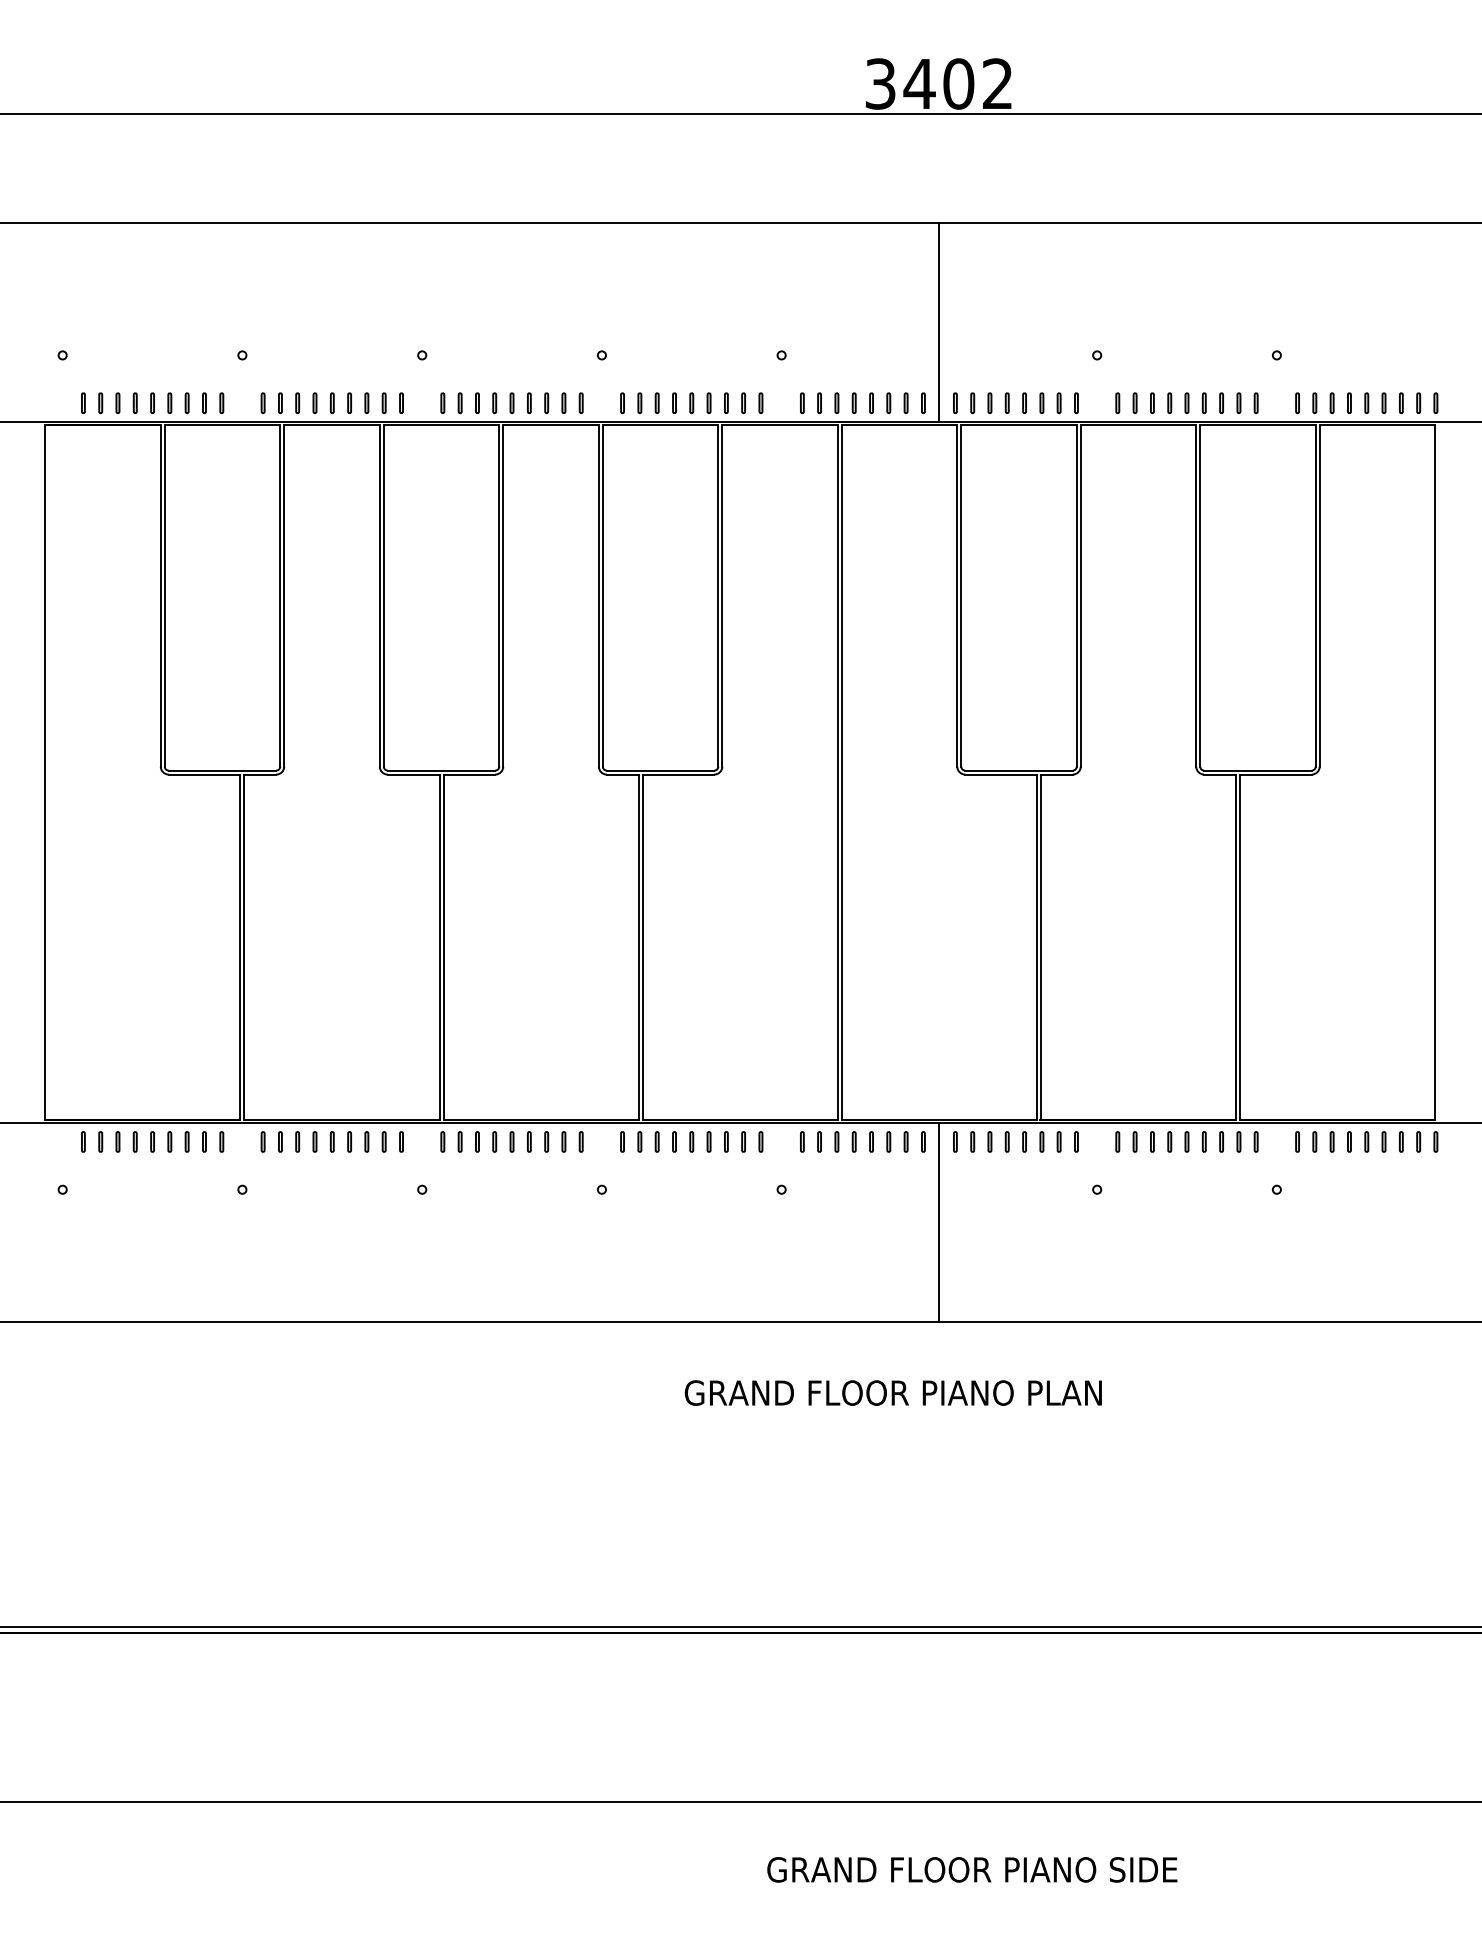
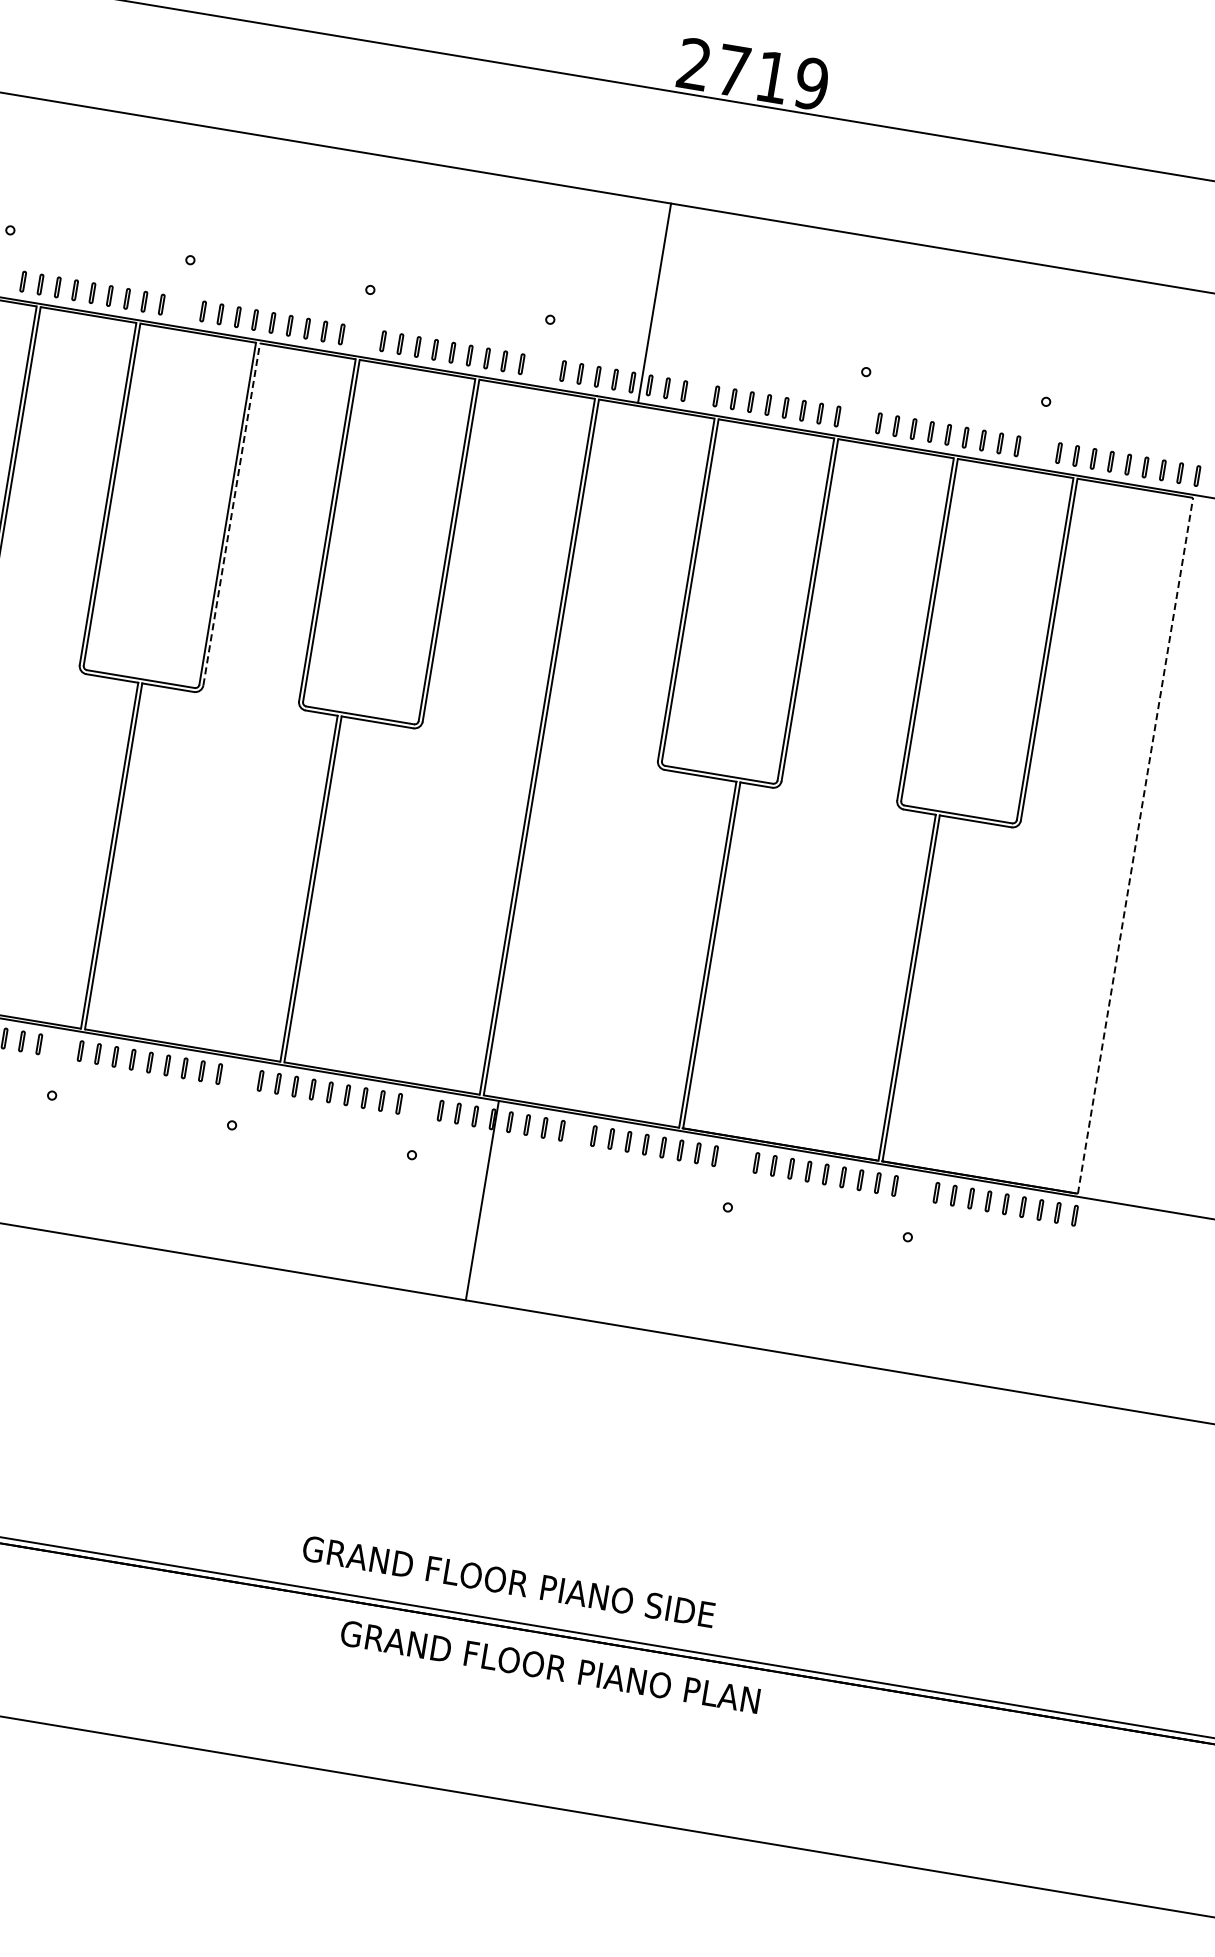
text: (939, 83) -> (753, 73), 3402 -> 2719
line: (939, 322) -> (654, 303), moved
line: (503, 595) -> (232, 514), solid -> dashed
line: (1435, 772) -> (1135, 845), solid -> dashed
line: (939, 1222) -> (482, 1200), moved
text: (892, 1392) -> (549, 1666), moved
text: (972, 1869) -> (508, 1581), moved

